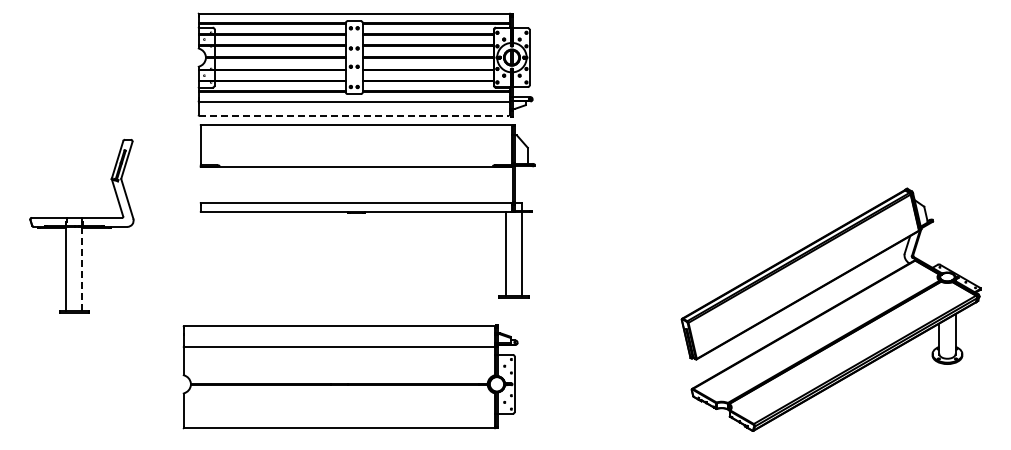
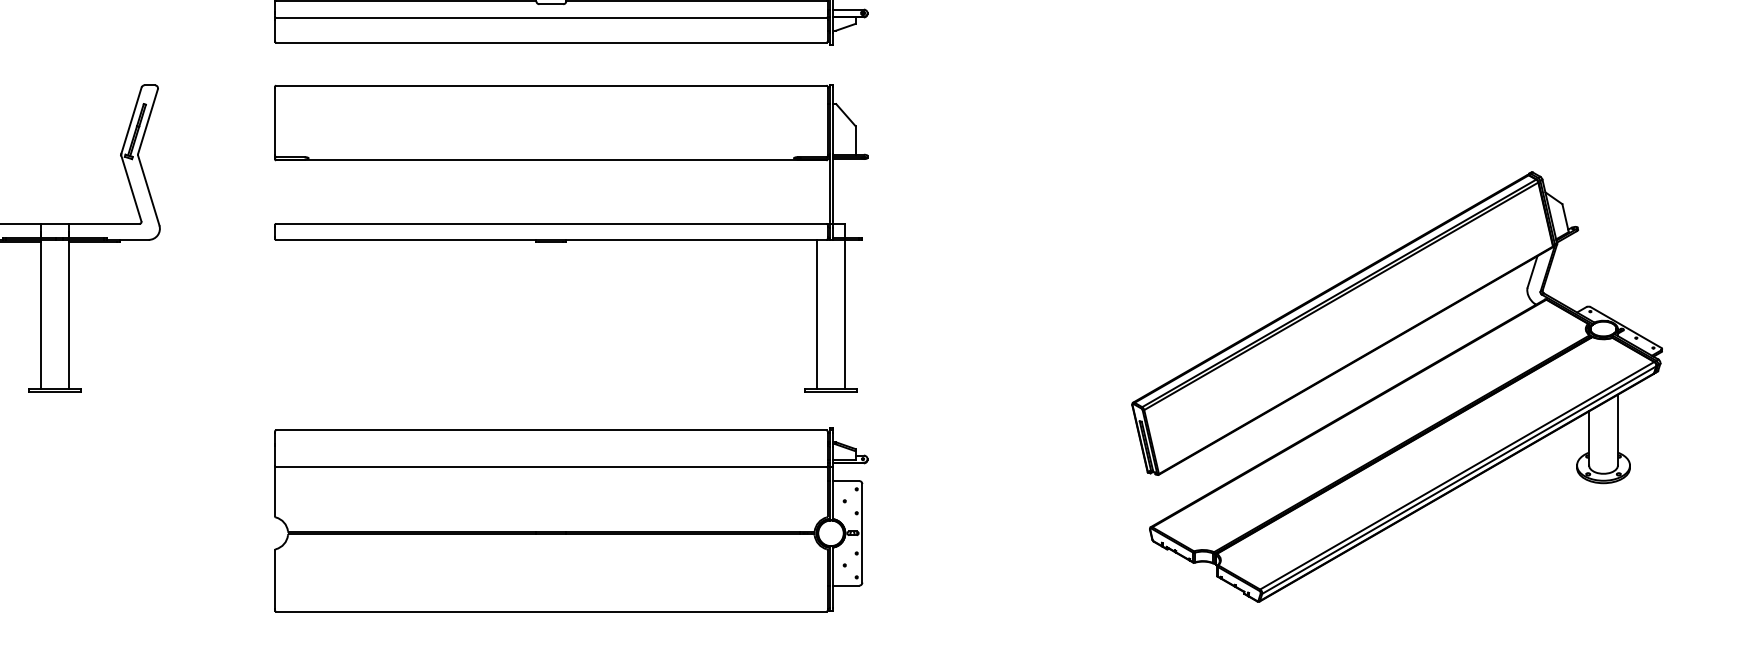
line: (354, 115) -> (551, 42), dashed -> solid
part: (367, 211) -> (571, 239), moved
line: (82, 268) -> (69, 313), dashed -> solid
part: (350, 376) -> (571, 519), moved

